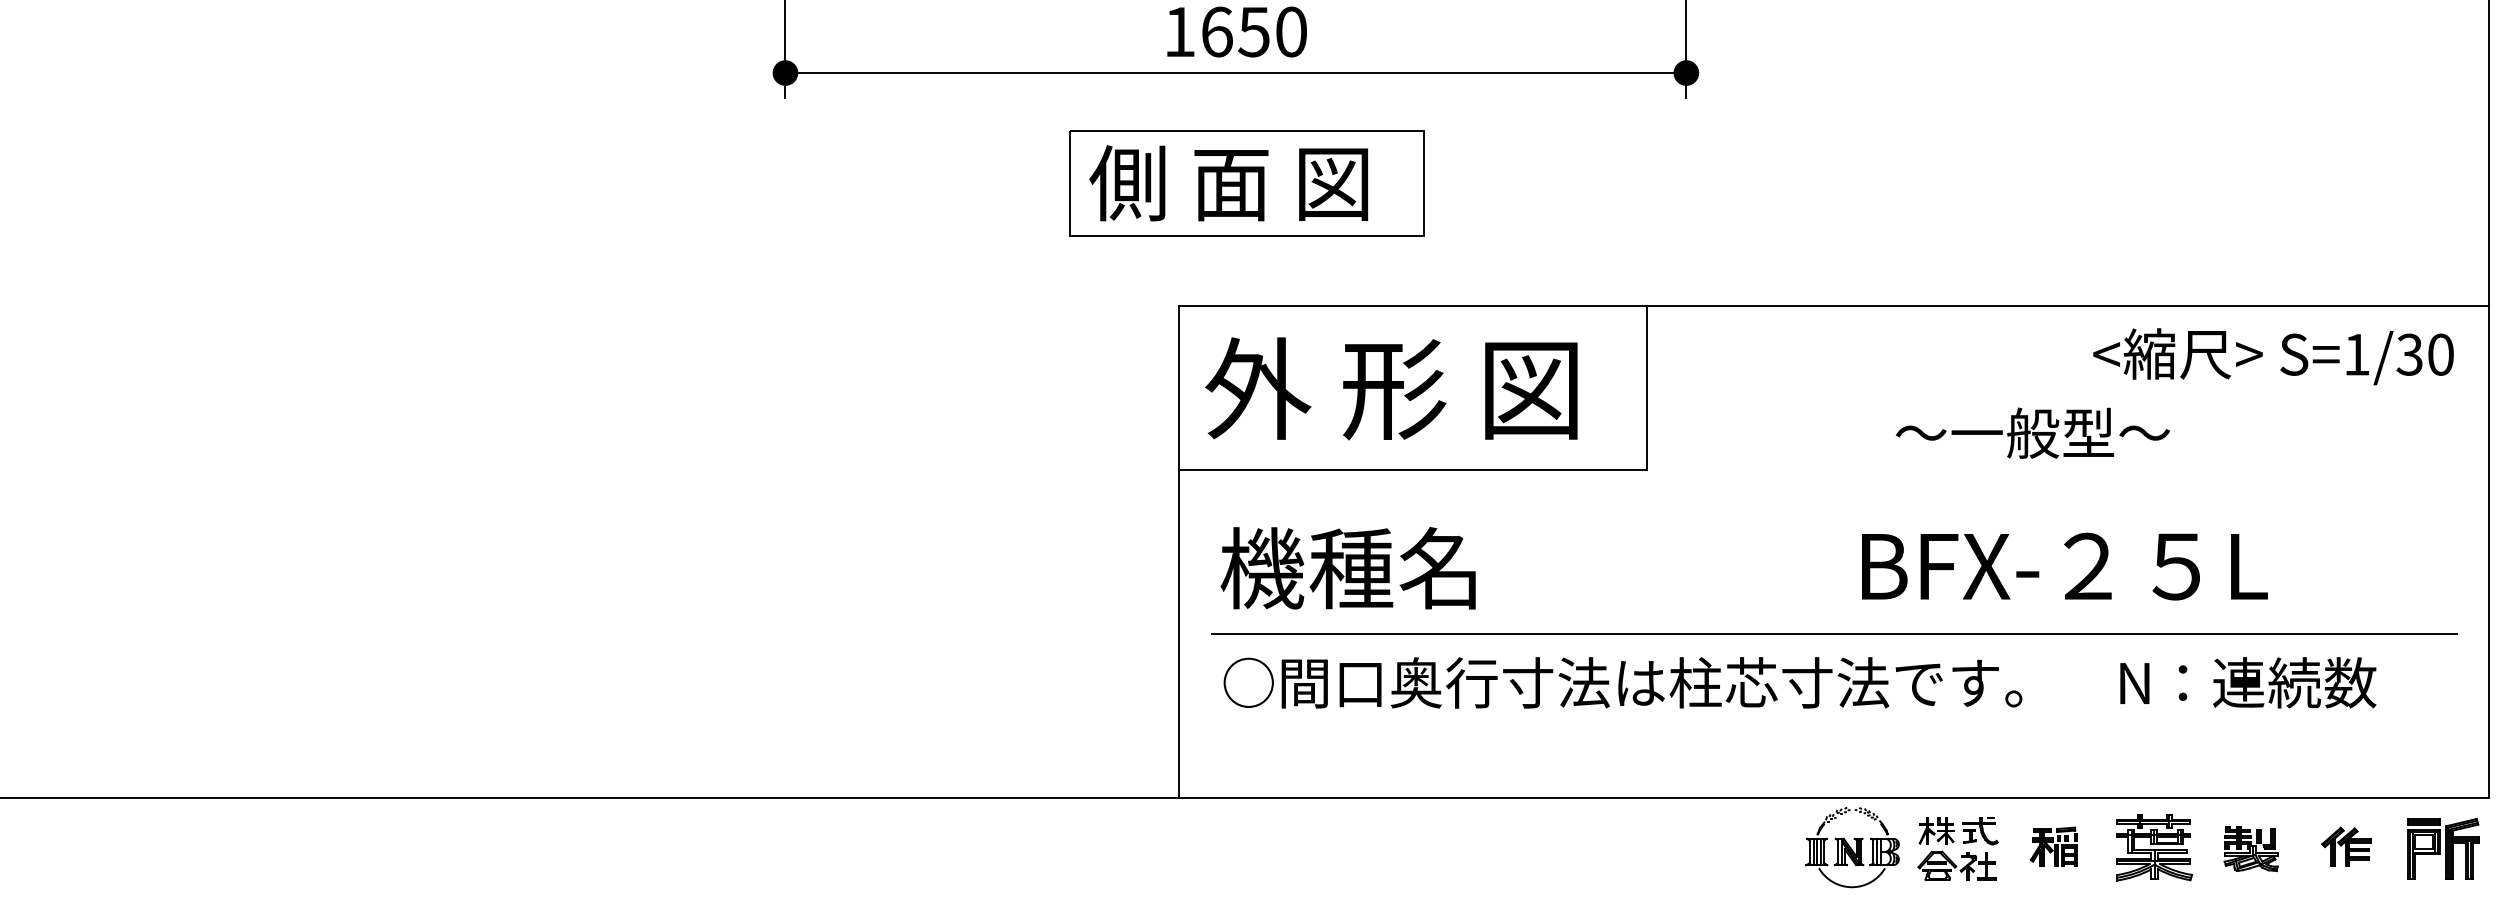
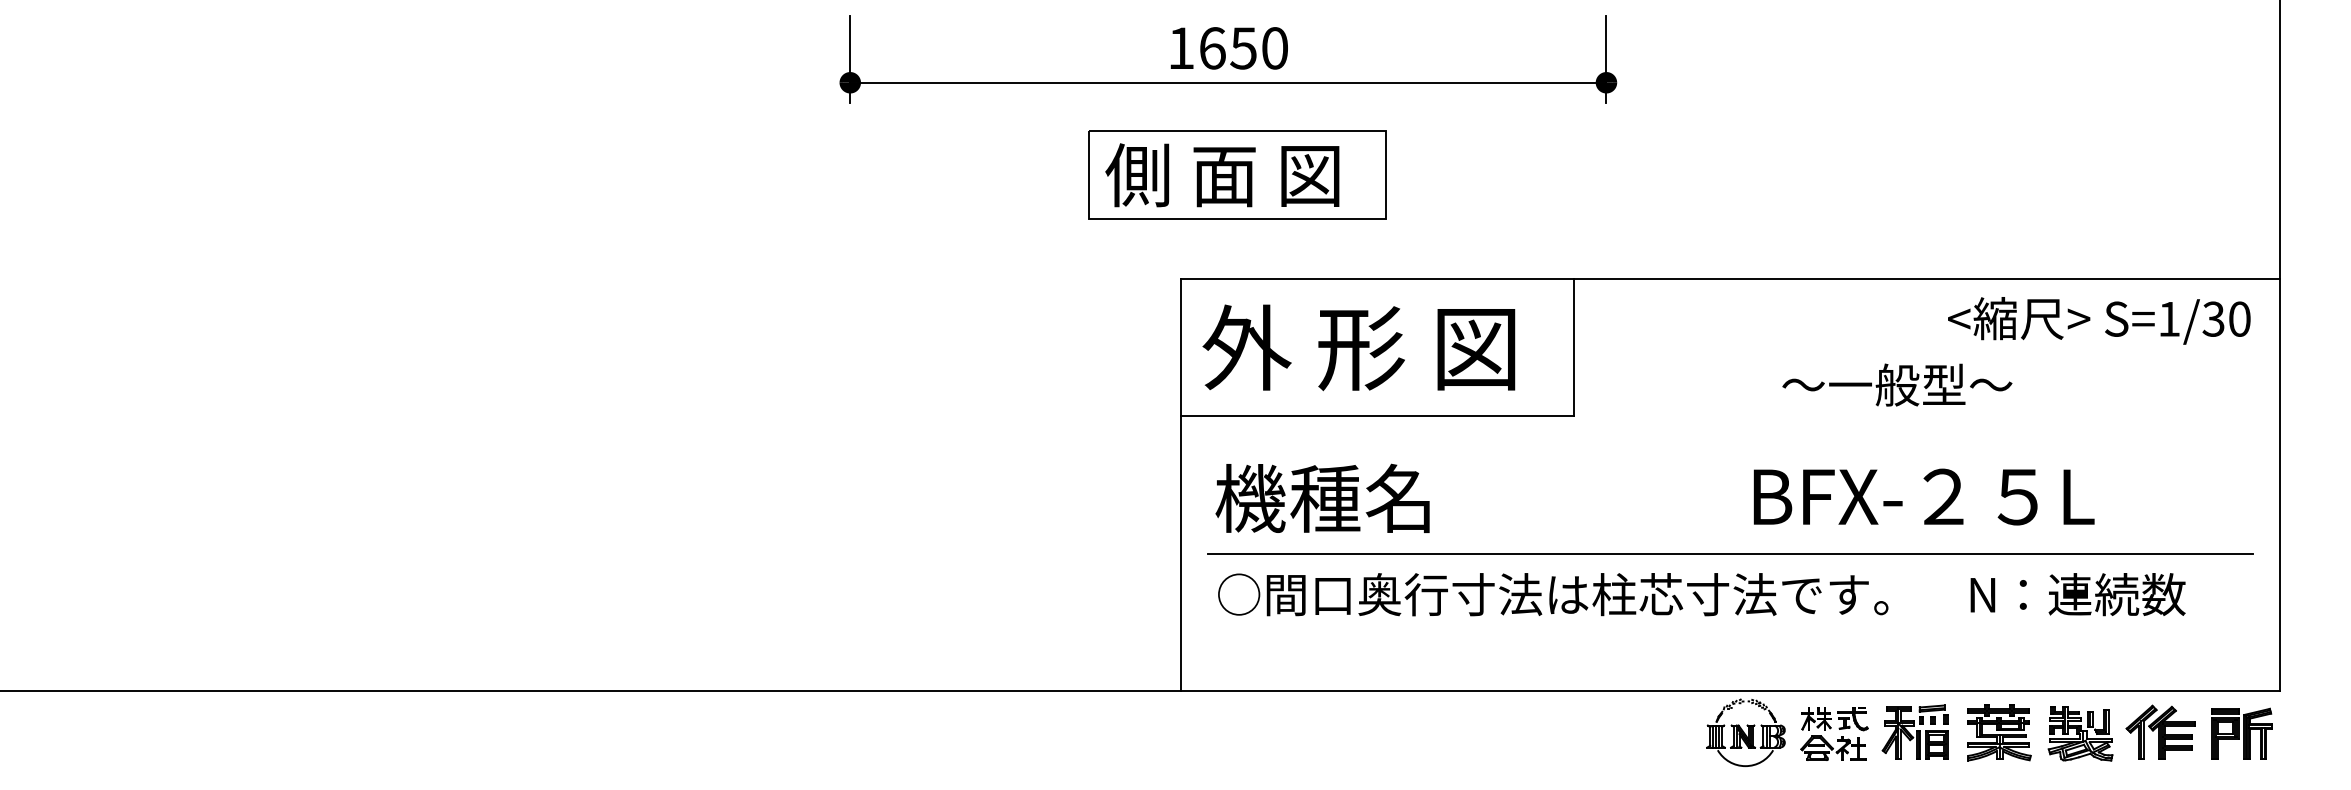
part: (2053, 845) -> (1914, 731), size x1.67
part: (2346, 845) -> (2160, 731), size x1.67
part: (2251, 848) -> (2080, 733), size x1.43

